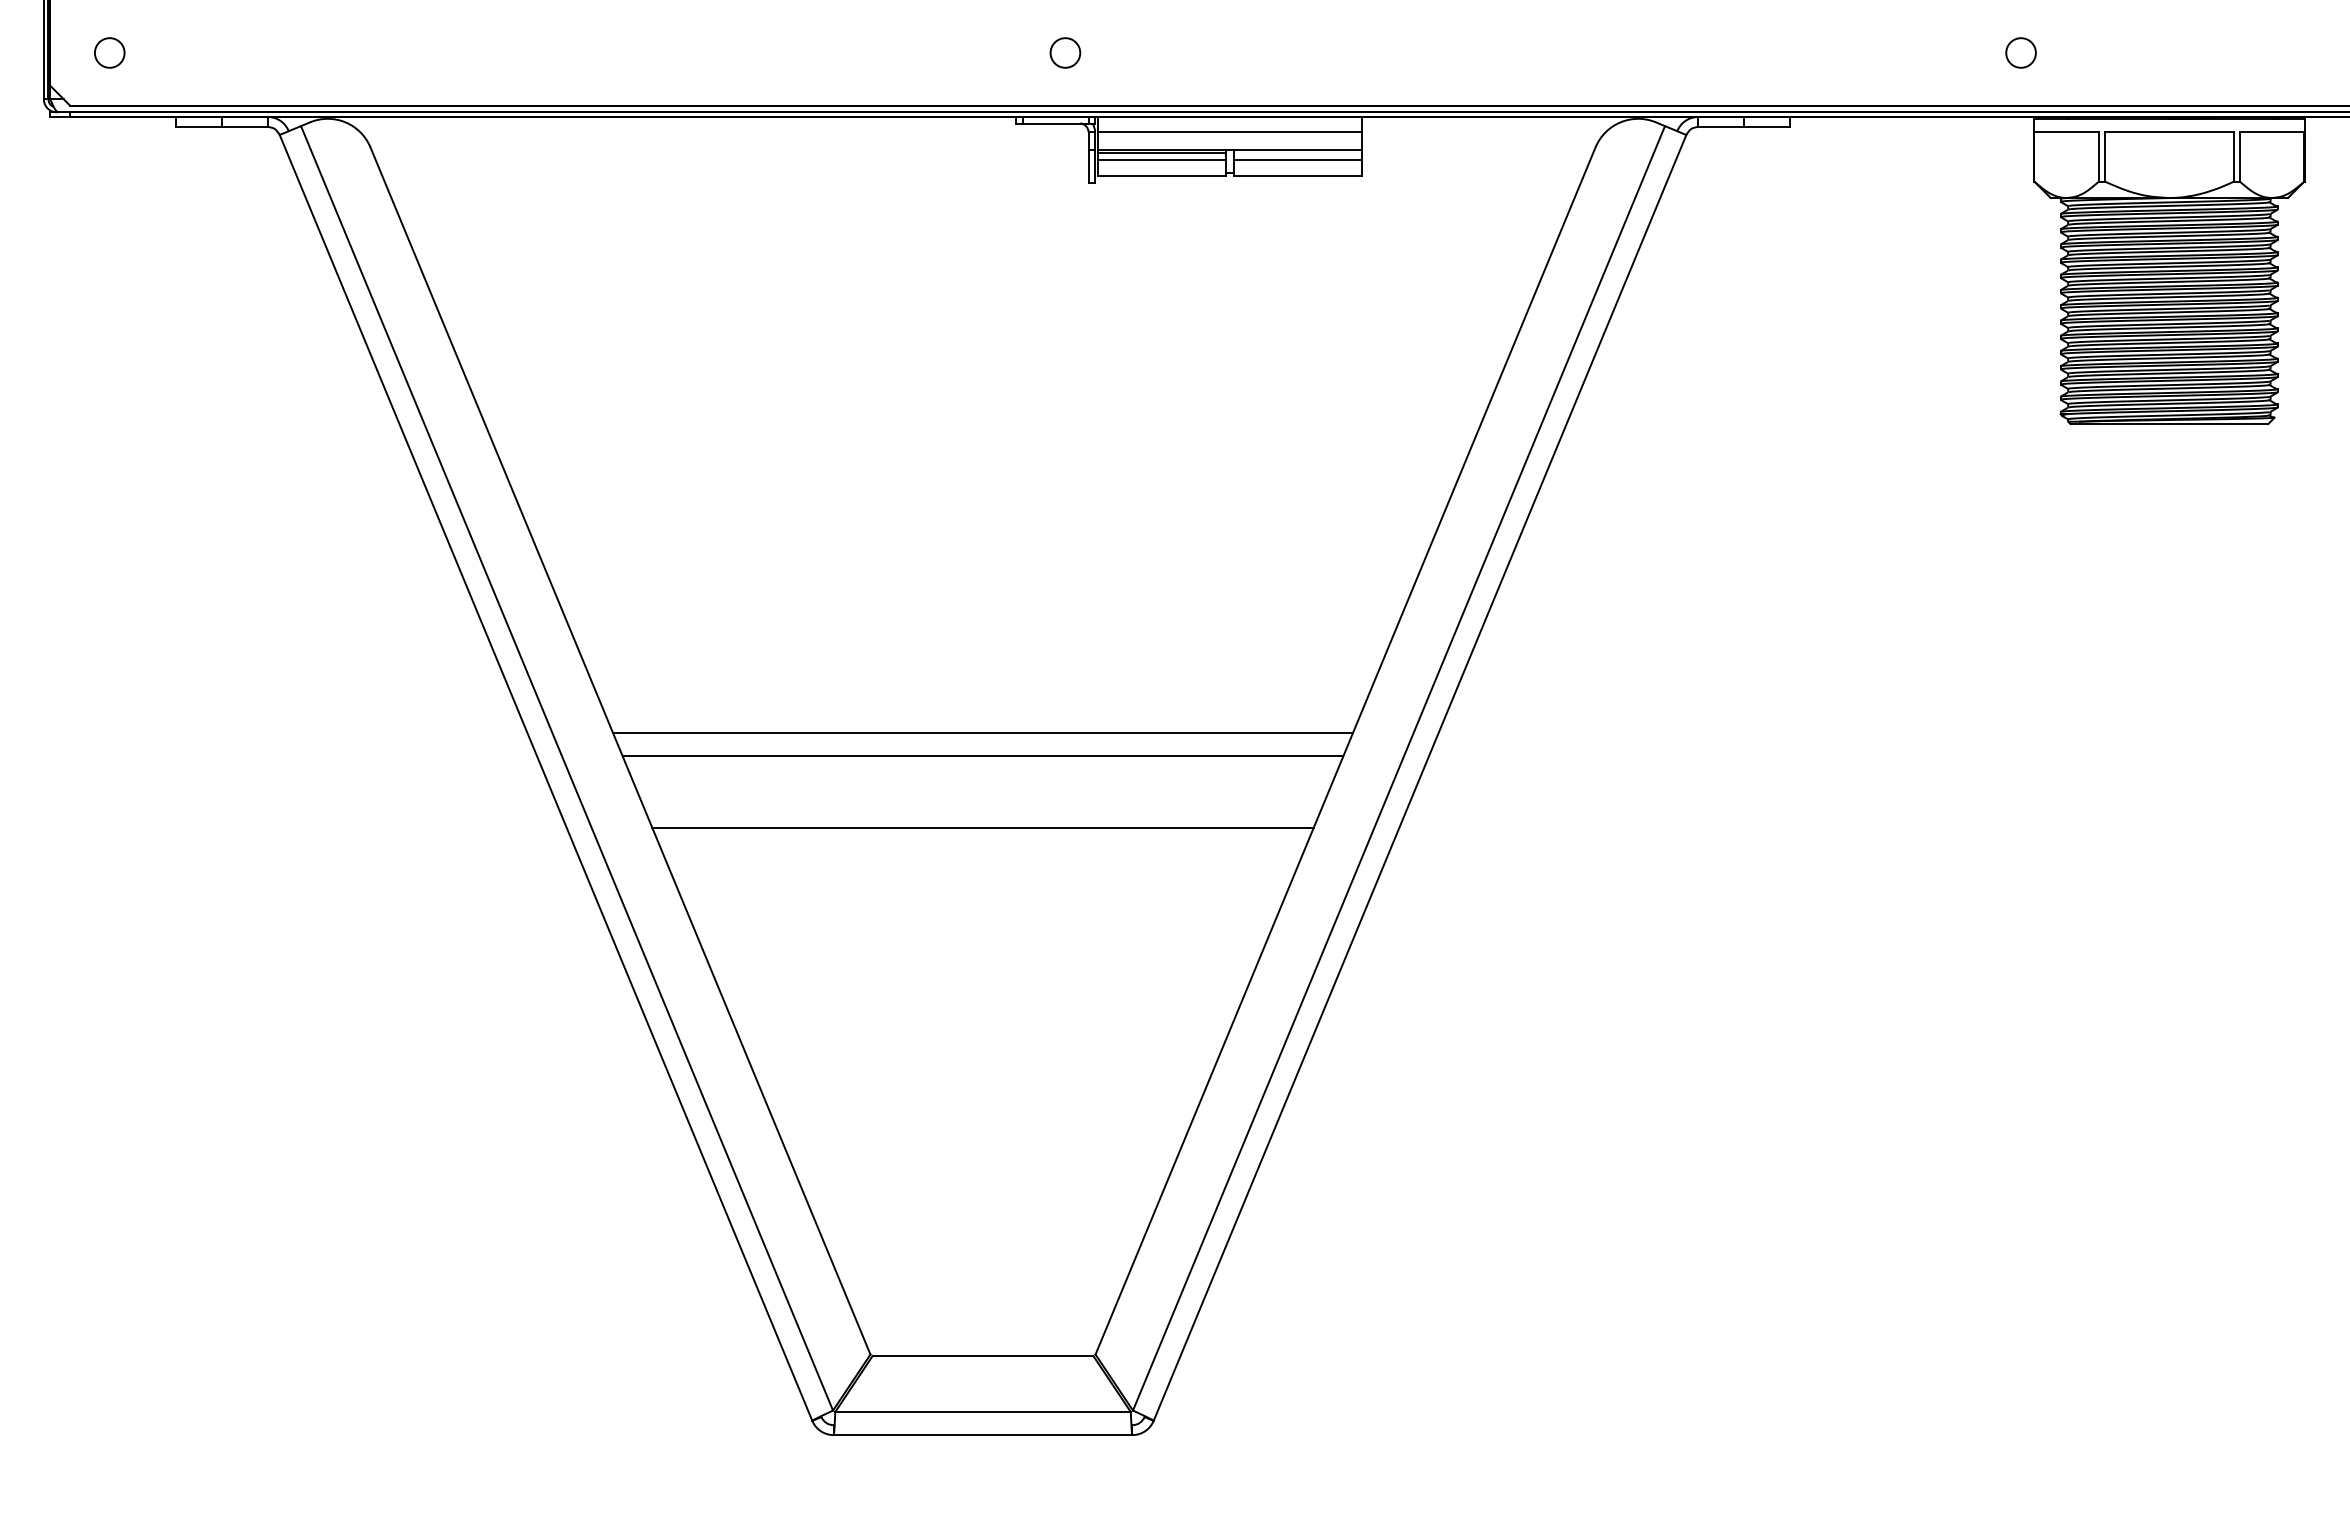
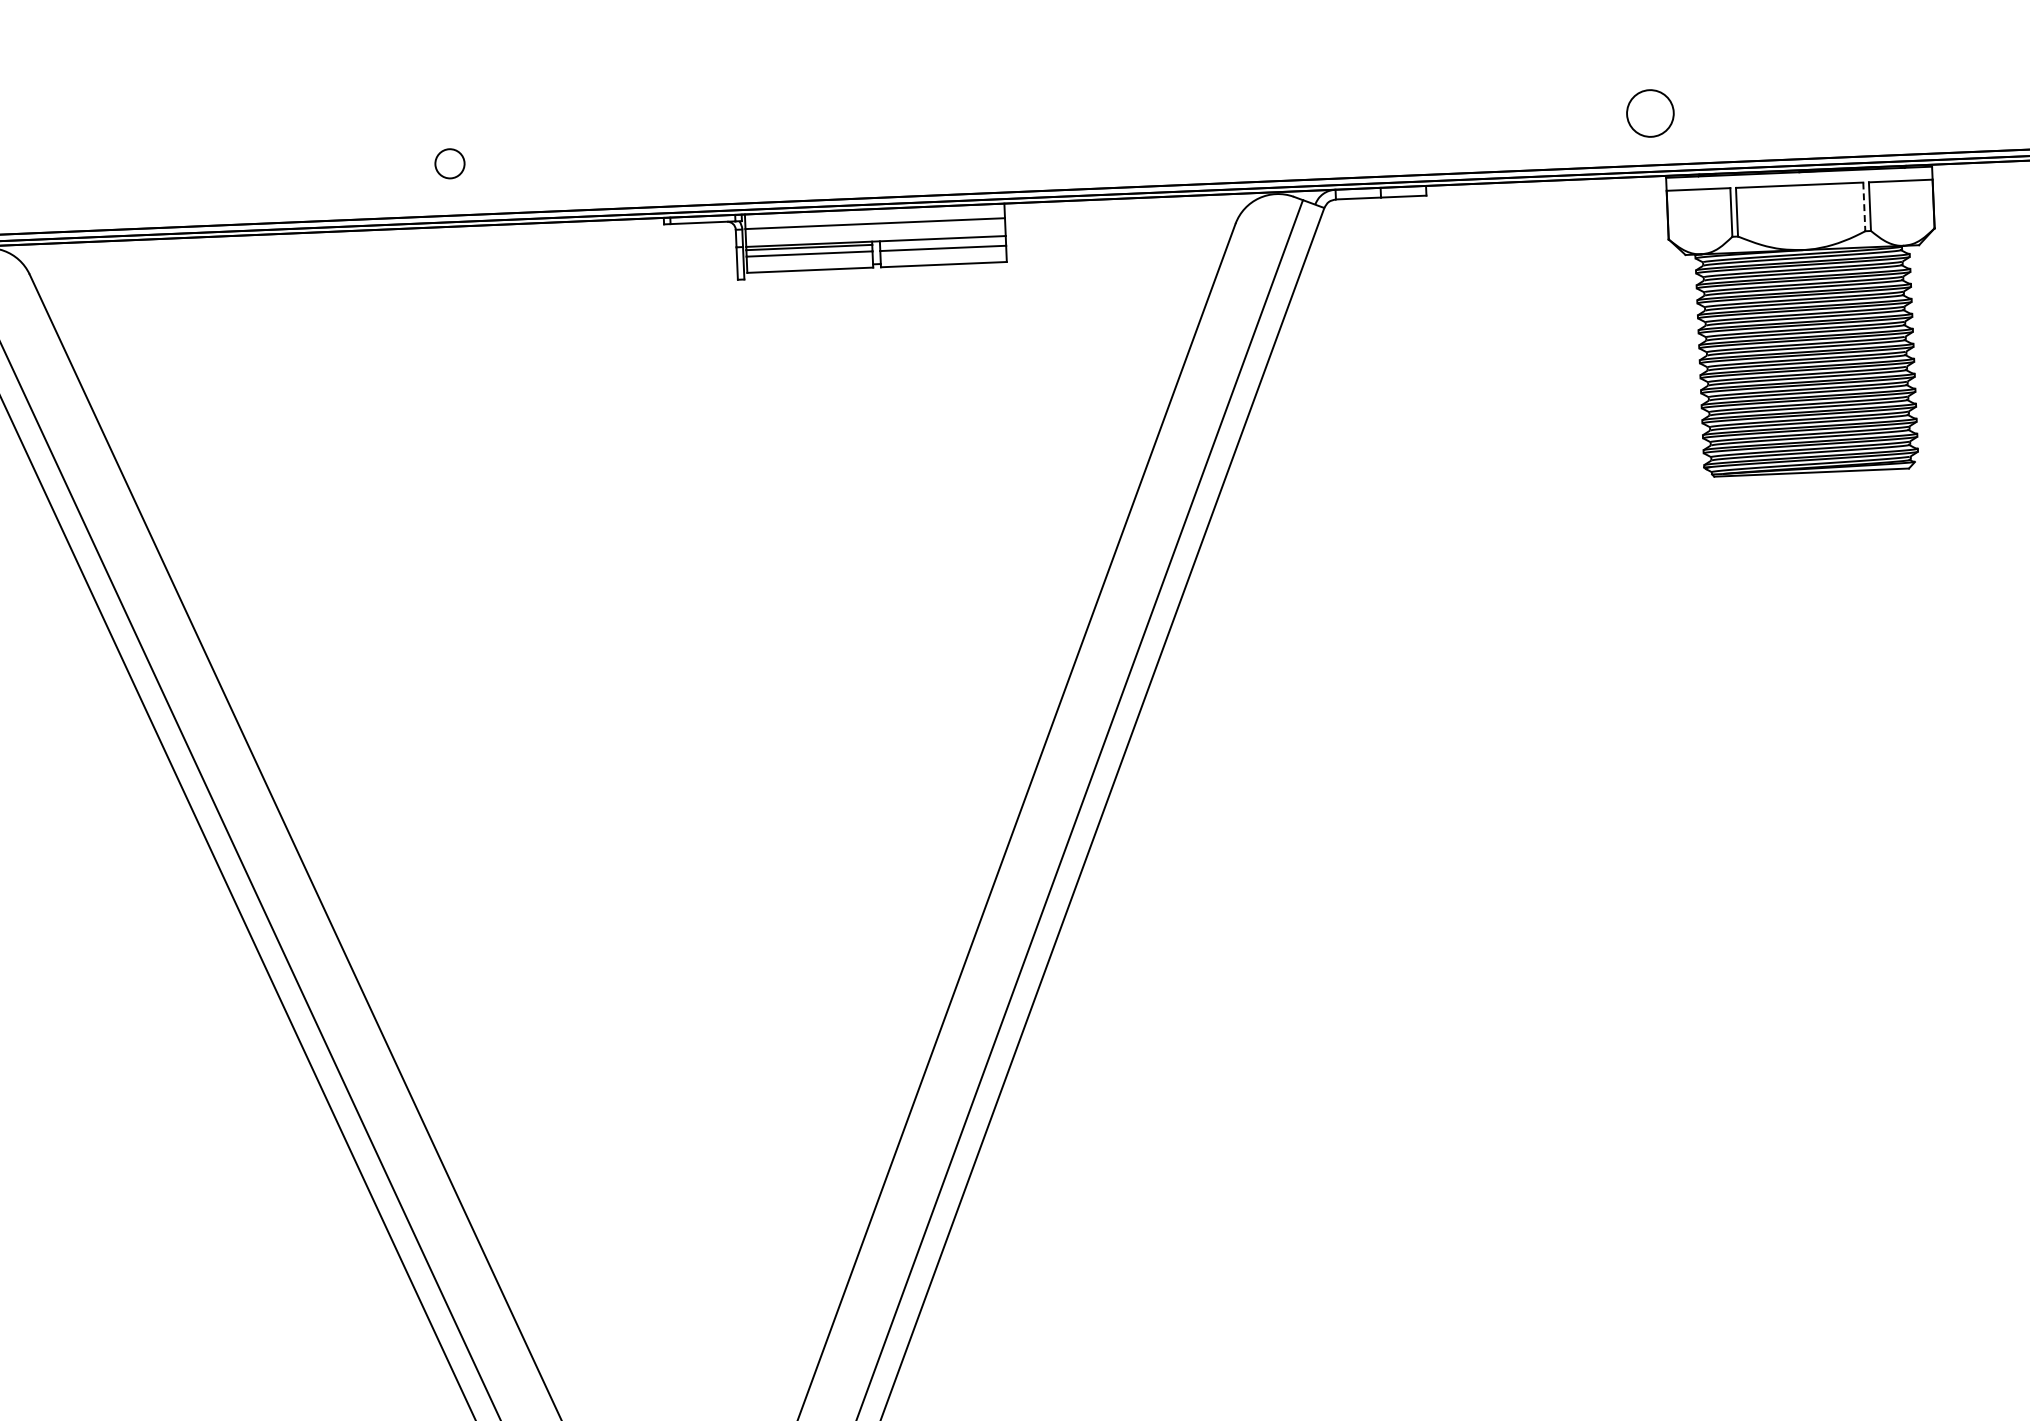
circle: (1065, 52) -> (450, 163), moved
circle: (2020, 52) -> (1649, 113), size x1.6
line: (2234, 156) -> (1864, 206), solid -> dashed
line: (982, 733) -> (656, 826), removed
line: (982, 756) -> (657, 848), removed
line: (982, 827) -> (660, 918), removed

